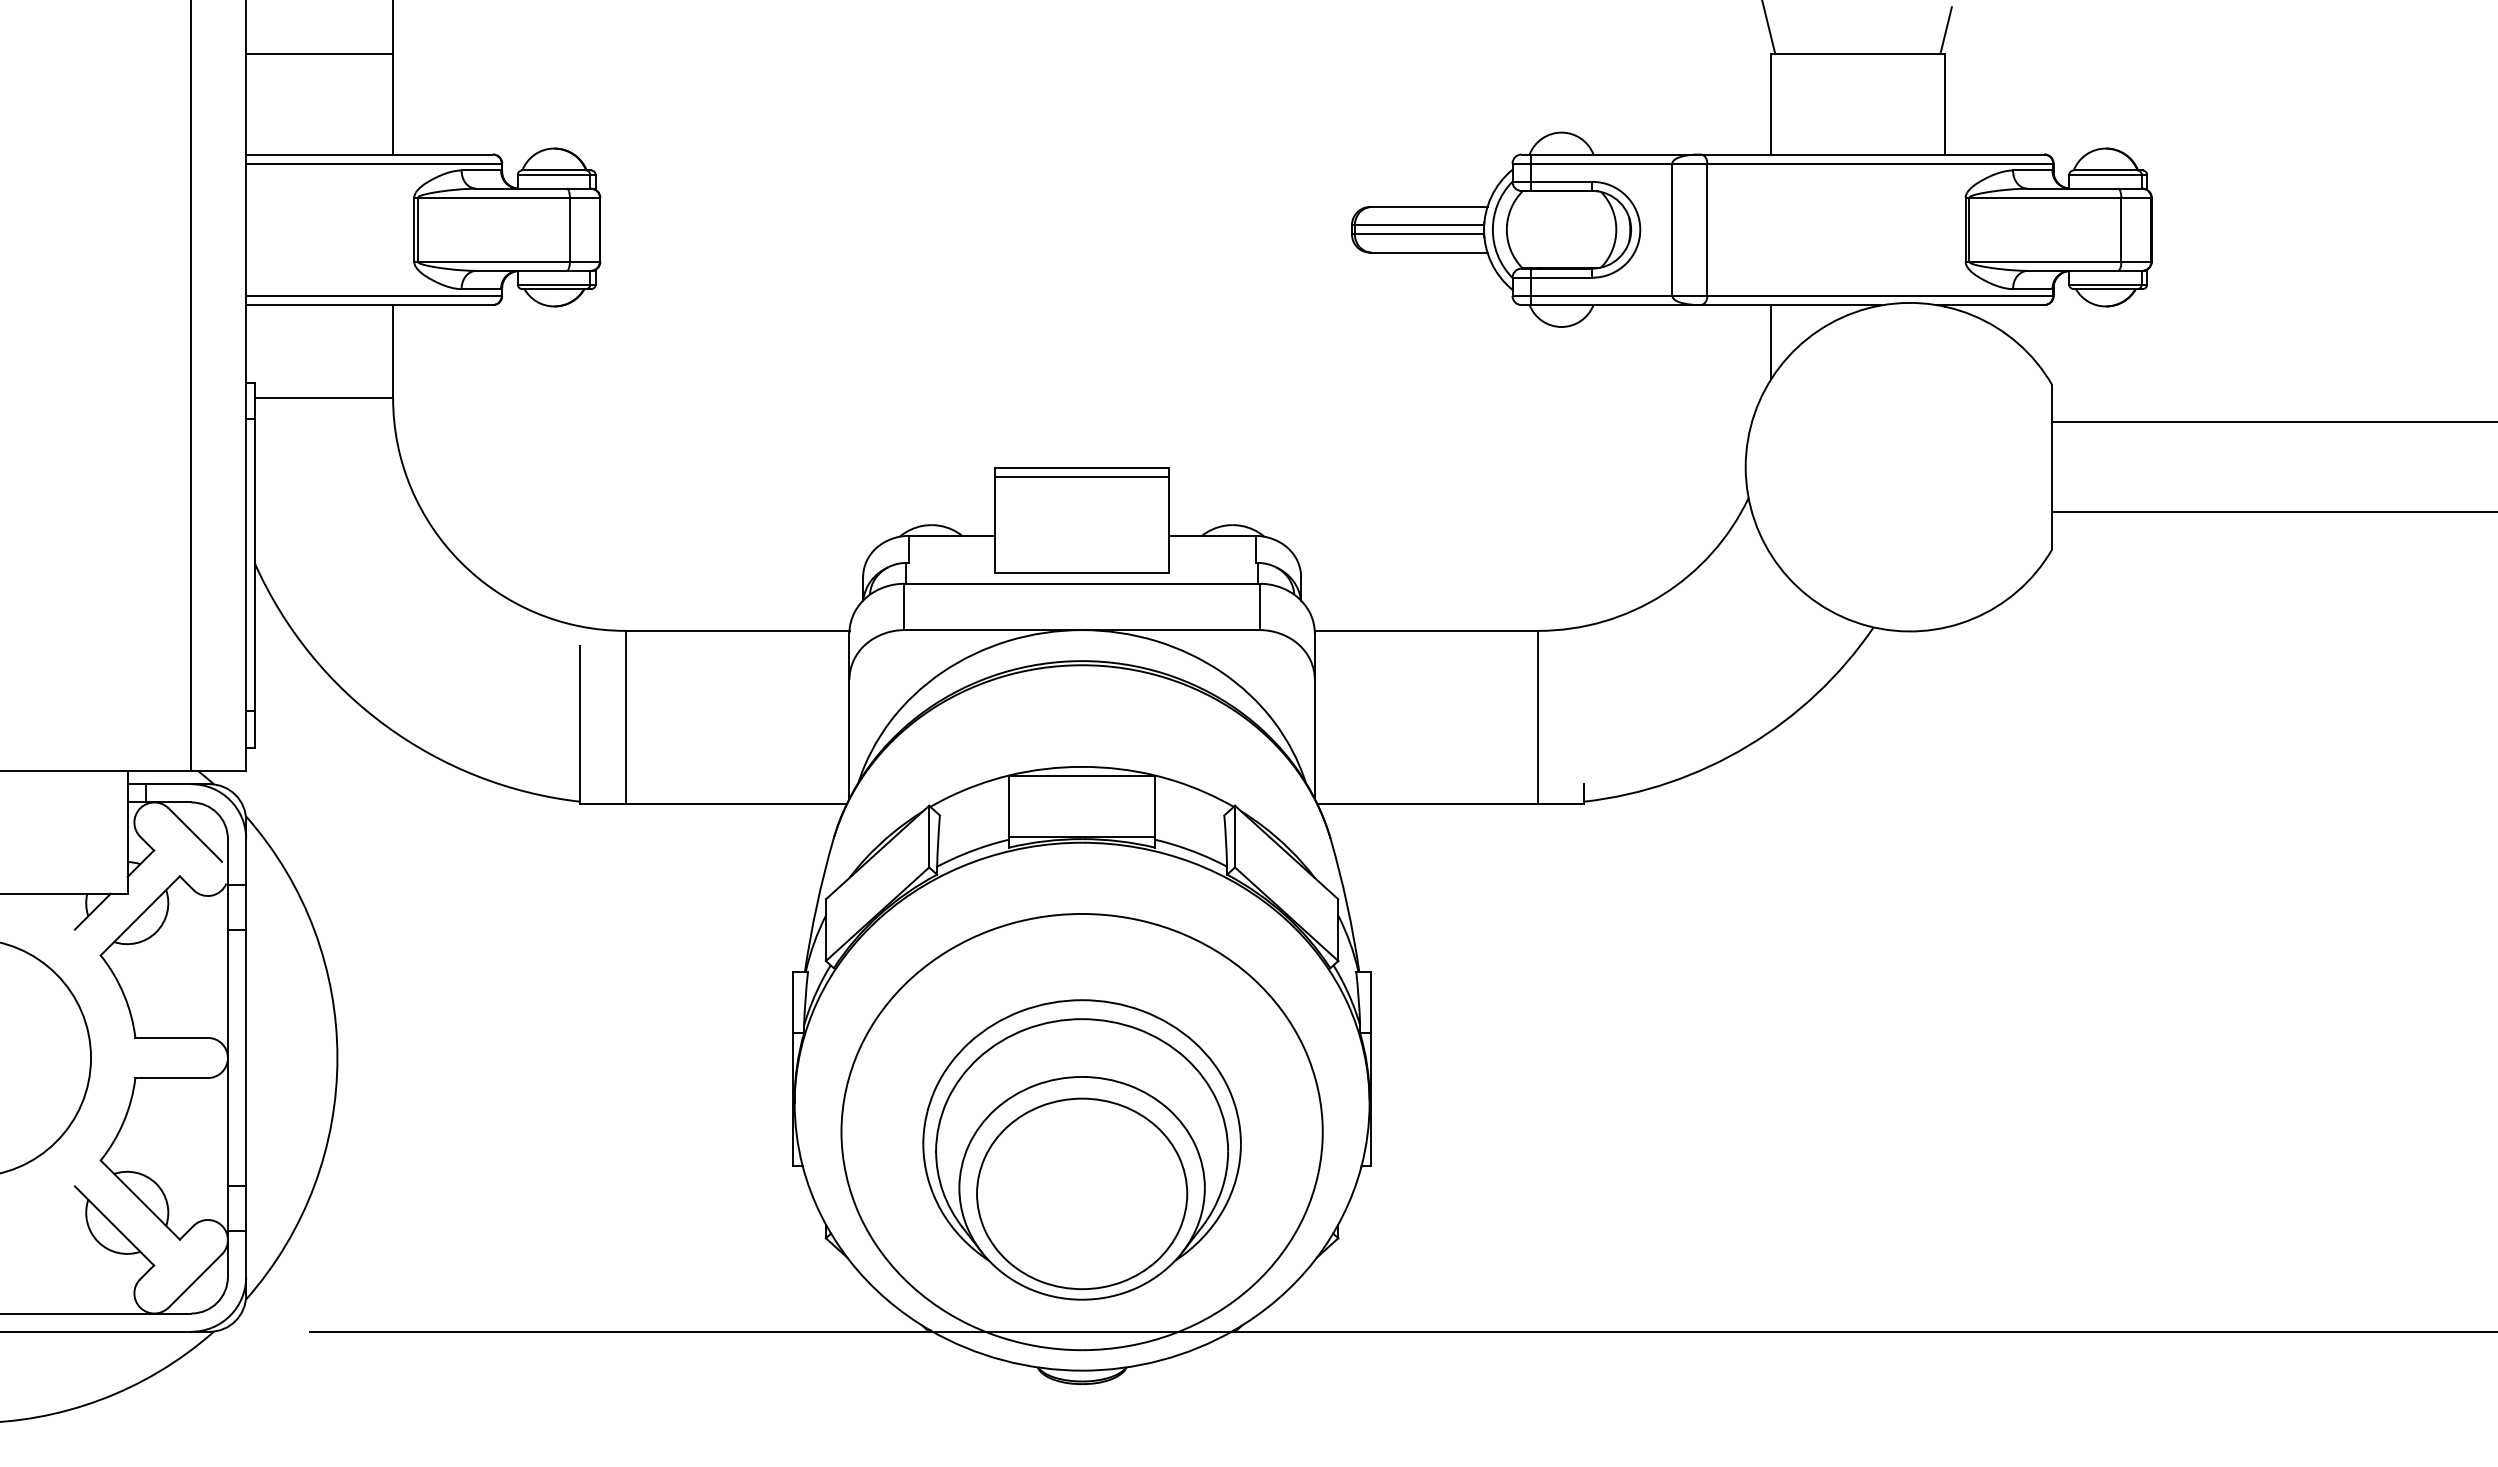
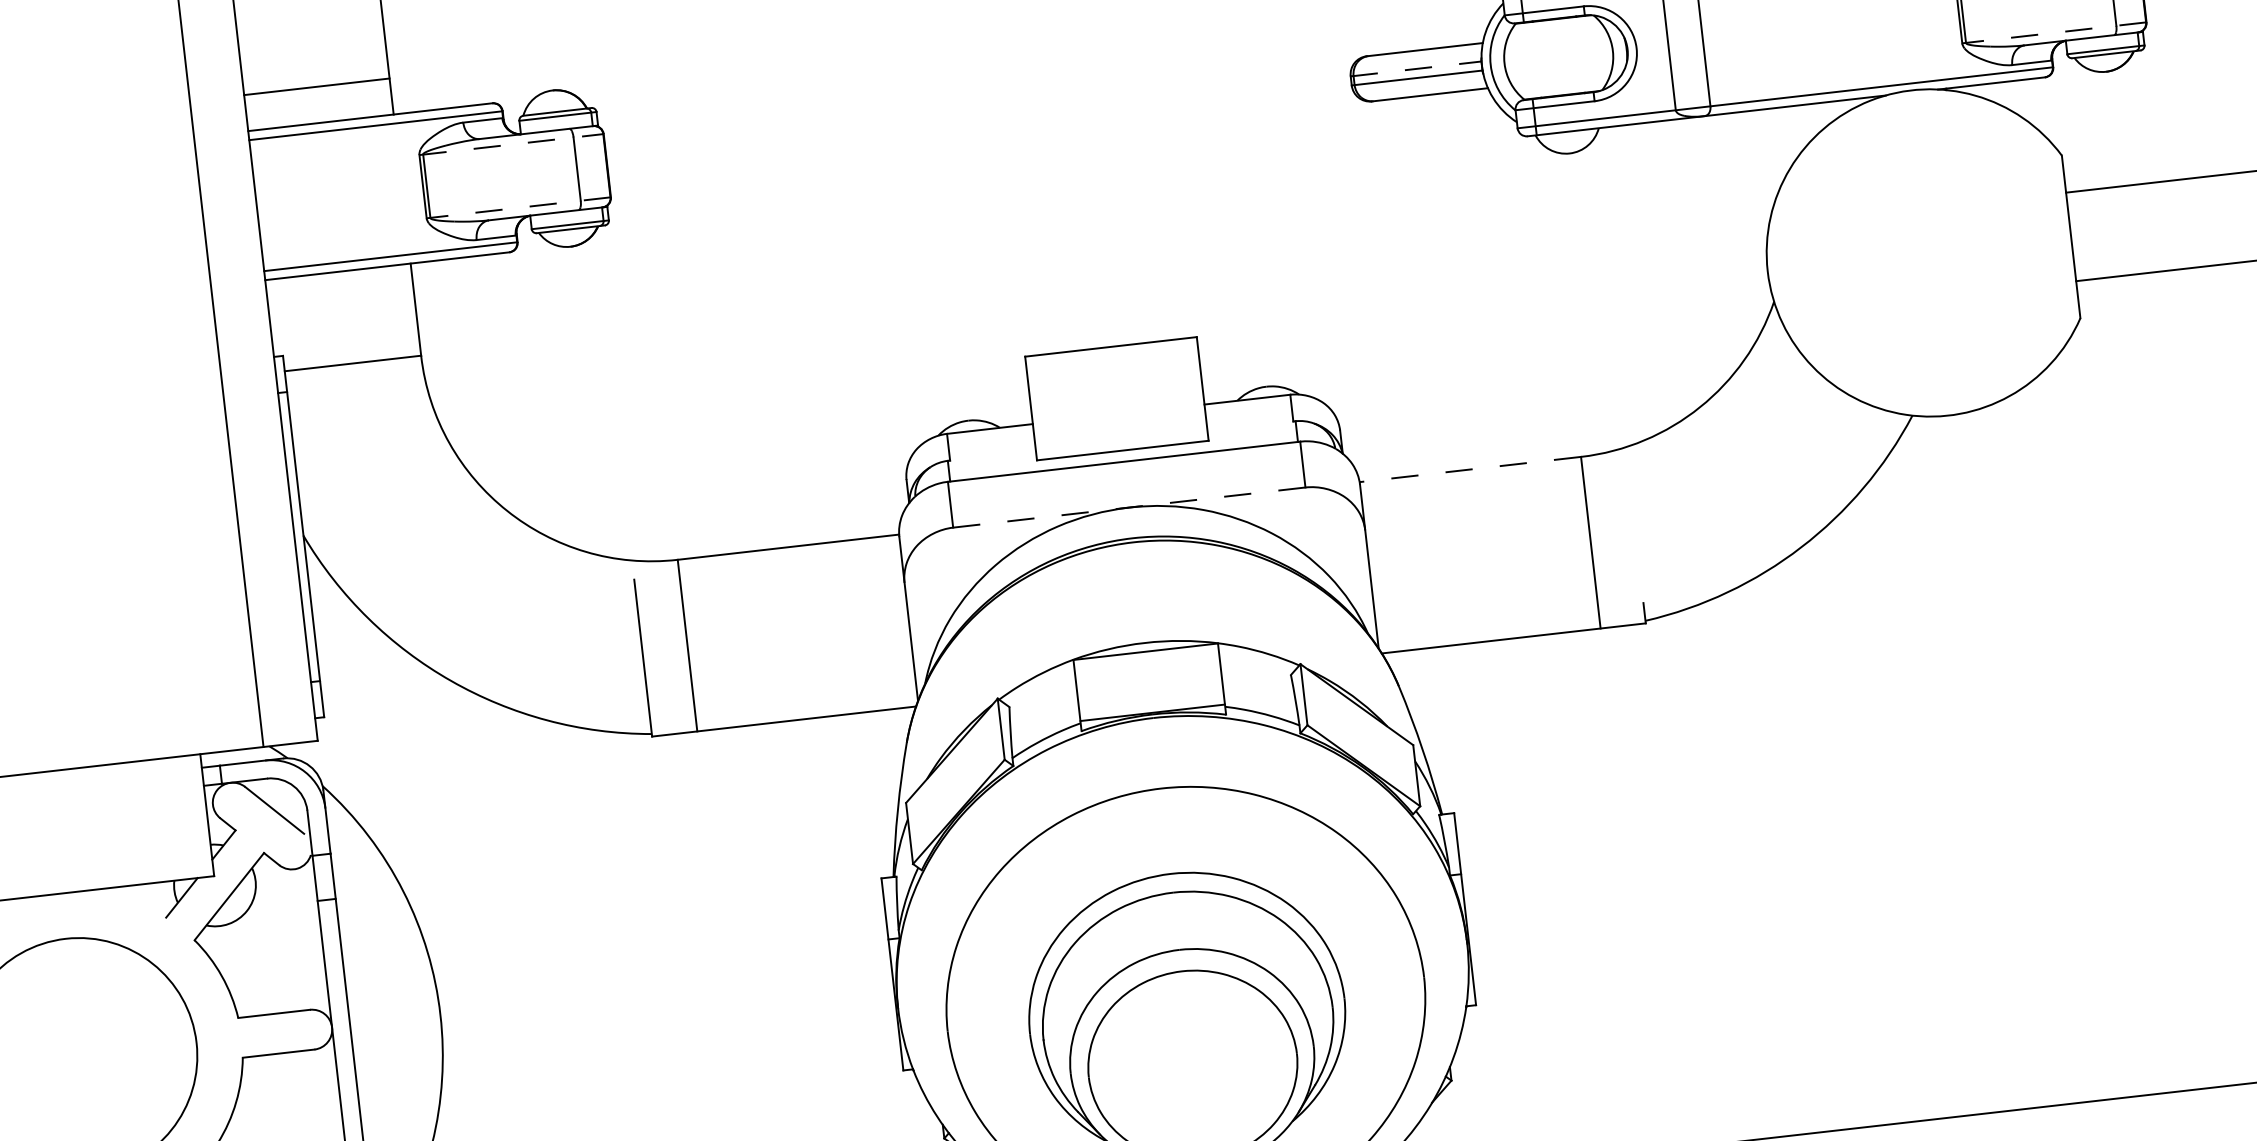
line: (319, 54) -> (316, 87), moved
line: (507, 197) -> (511, 144), solid -> dashed
line: (1418, 225) -> (1416, 69), solid -> dashed
line: (506, 261) -> (517, 207), solid -> dashed
line: (2058, 261) -> (2054, 32), solid -> dashed
line: (1771, 342) -> (1779, 145), removed
line: (1081, 477) -> (1111, 356), removed
line: (1082, 630) -> (1129, 507), solid -> dashed
line: (1426, 630) -> (1470, 469), solid -> dashed

